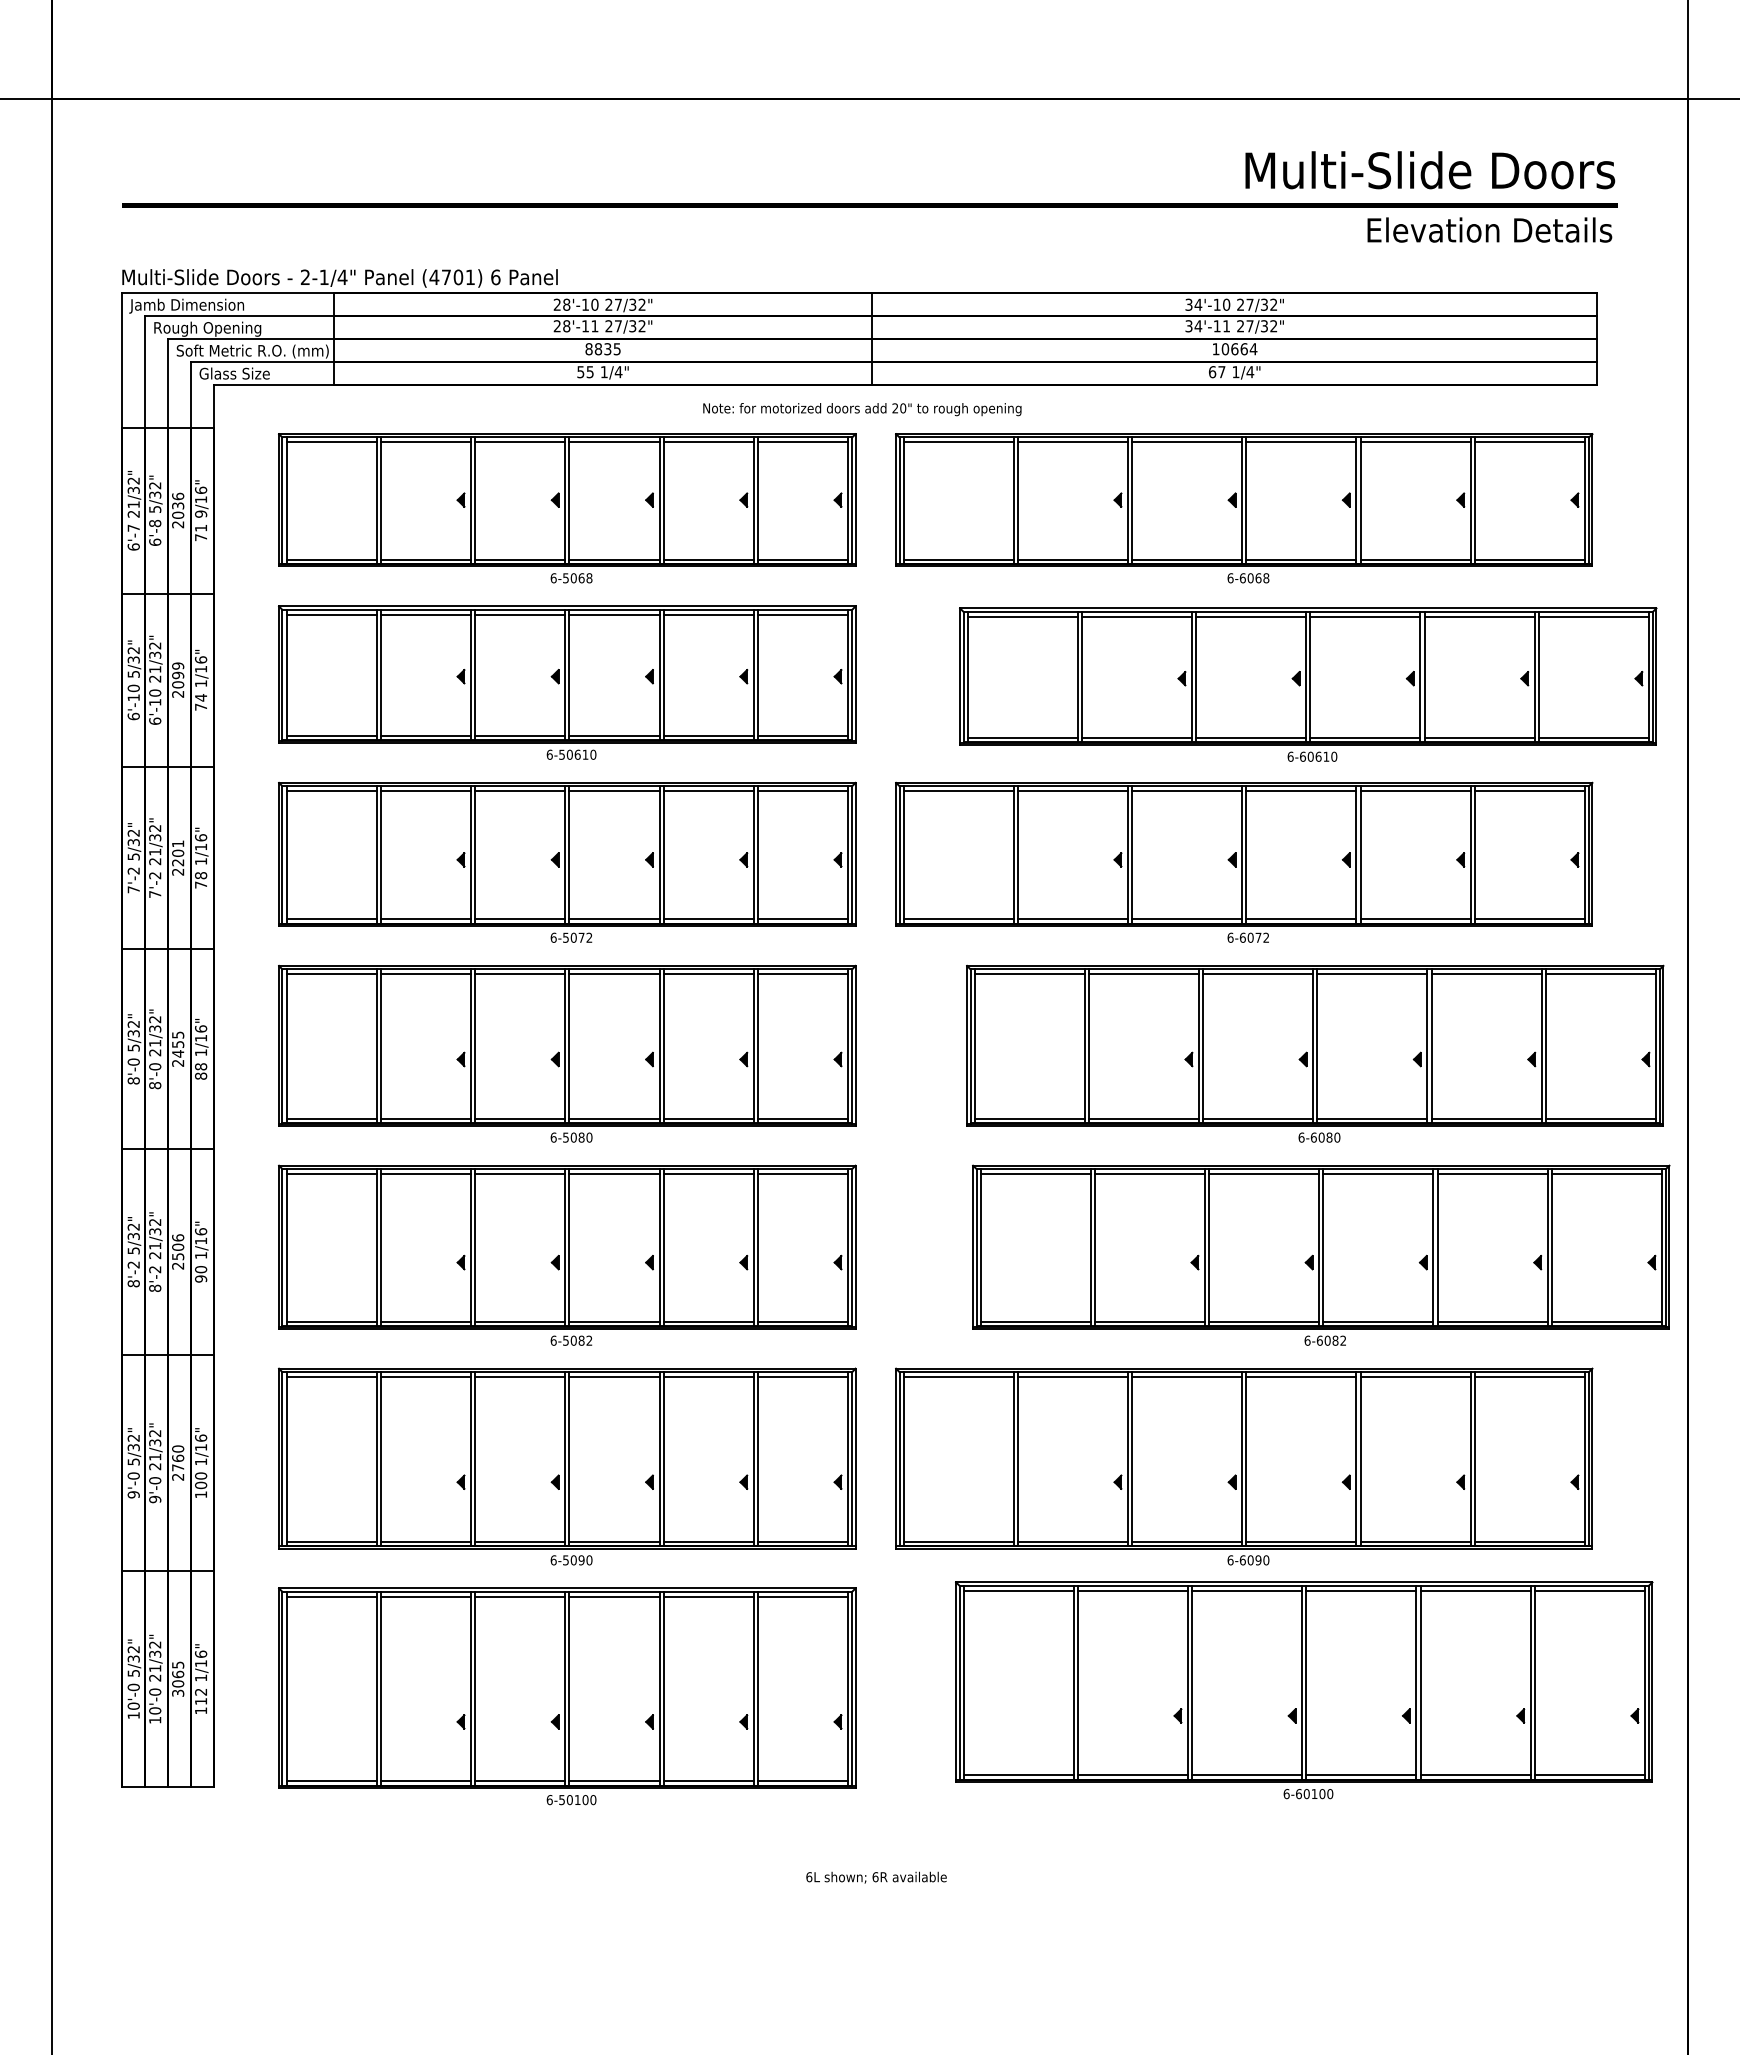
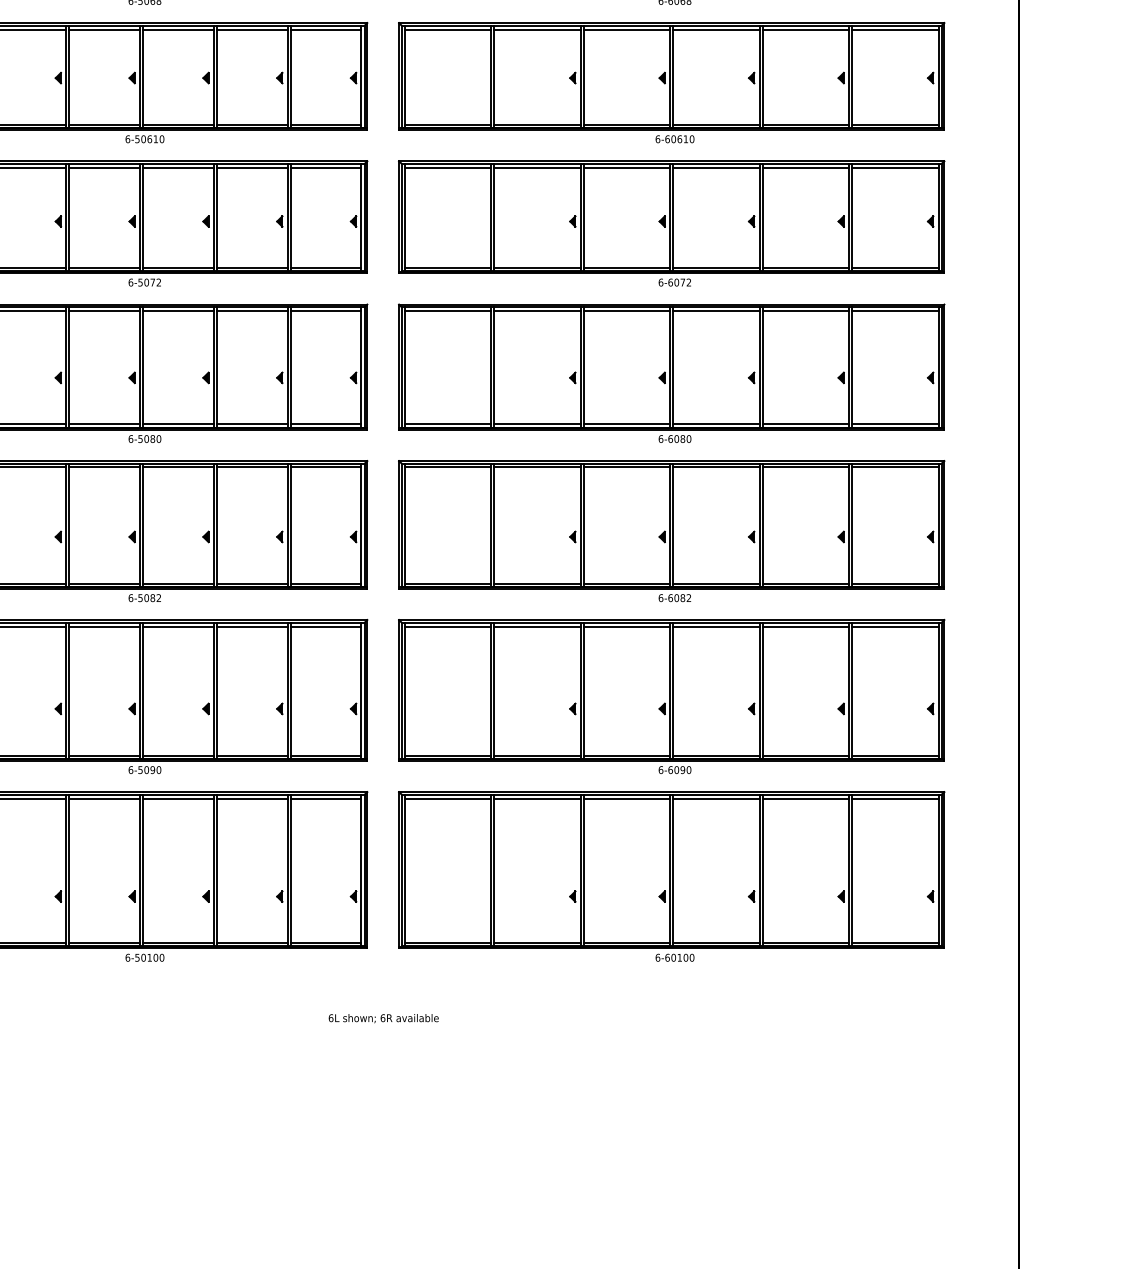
part: (1308, 684) -> (671, 82), moved
part: (1315, 1053) -> (671, 373), moved
part: (1321, 1254) -> (671, 530), moved
part: (1304, 1690) -> (671, 876), moved

